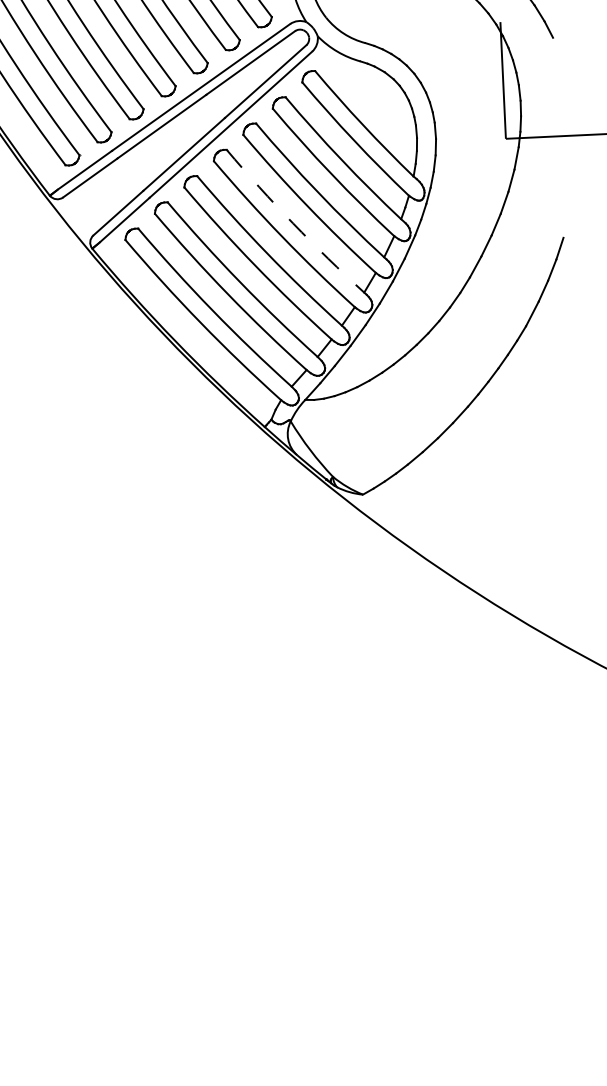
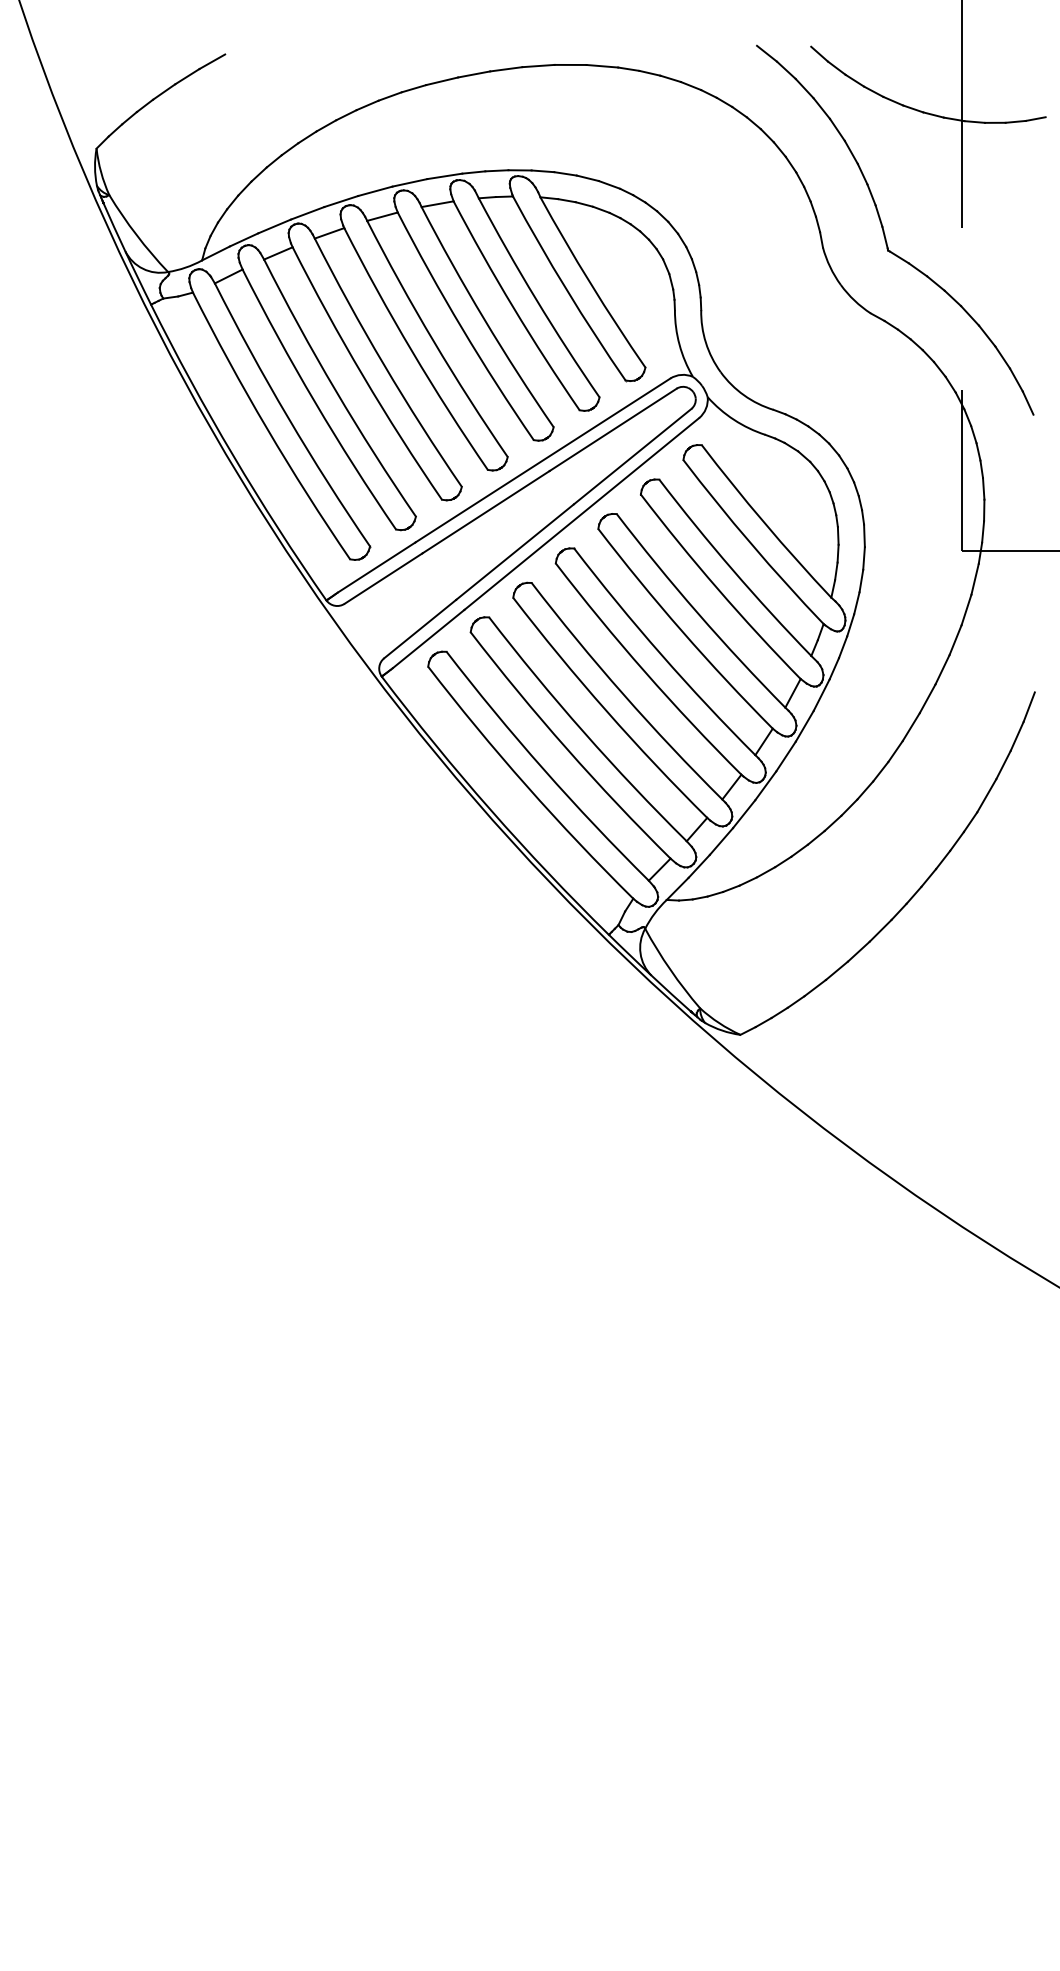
arc: (293, 223) -> (661, 654), dashed -> solid

